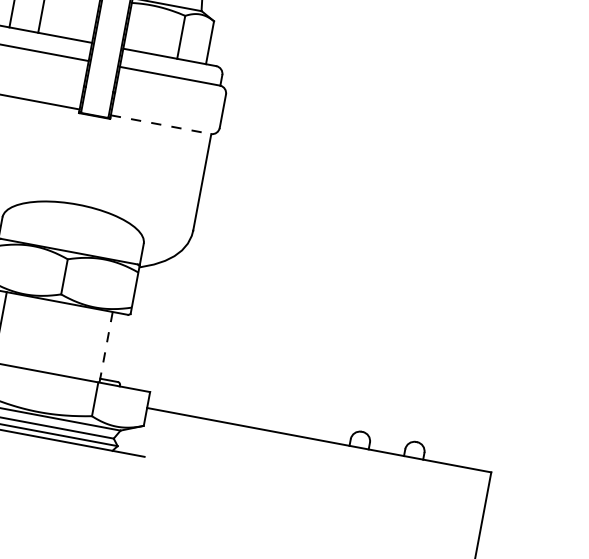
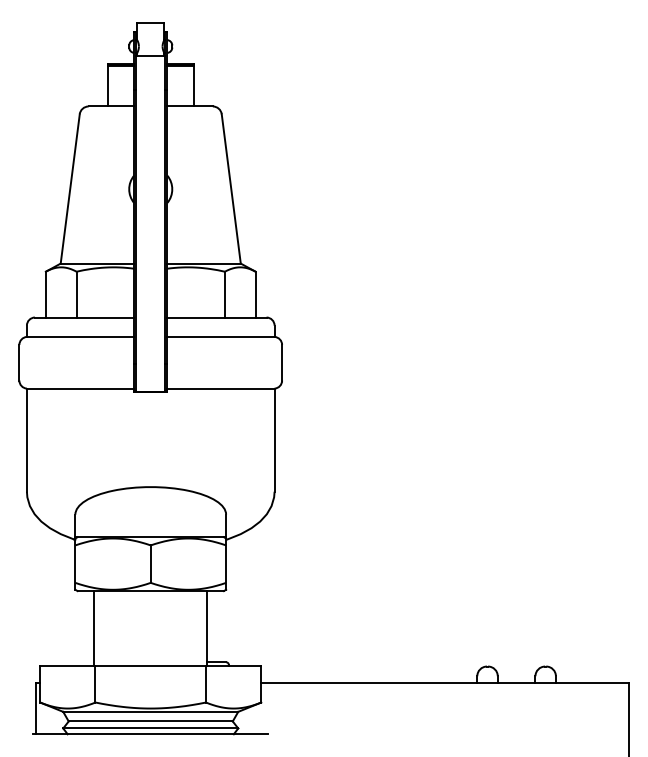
line: (160, 124) -> (220, 388), dashed -> solid
line: (106, 347) -> (207, 628), dashed -> solid

